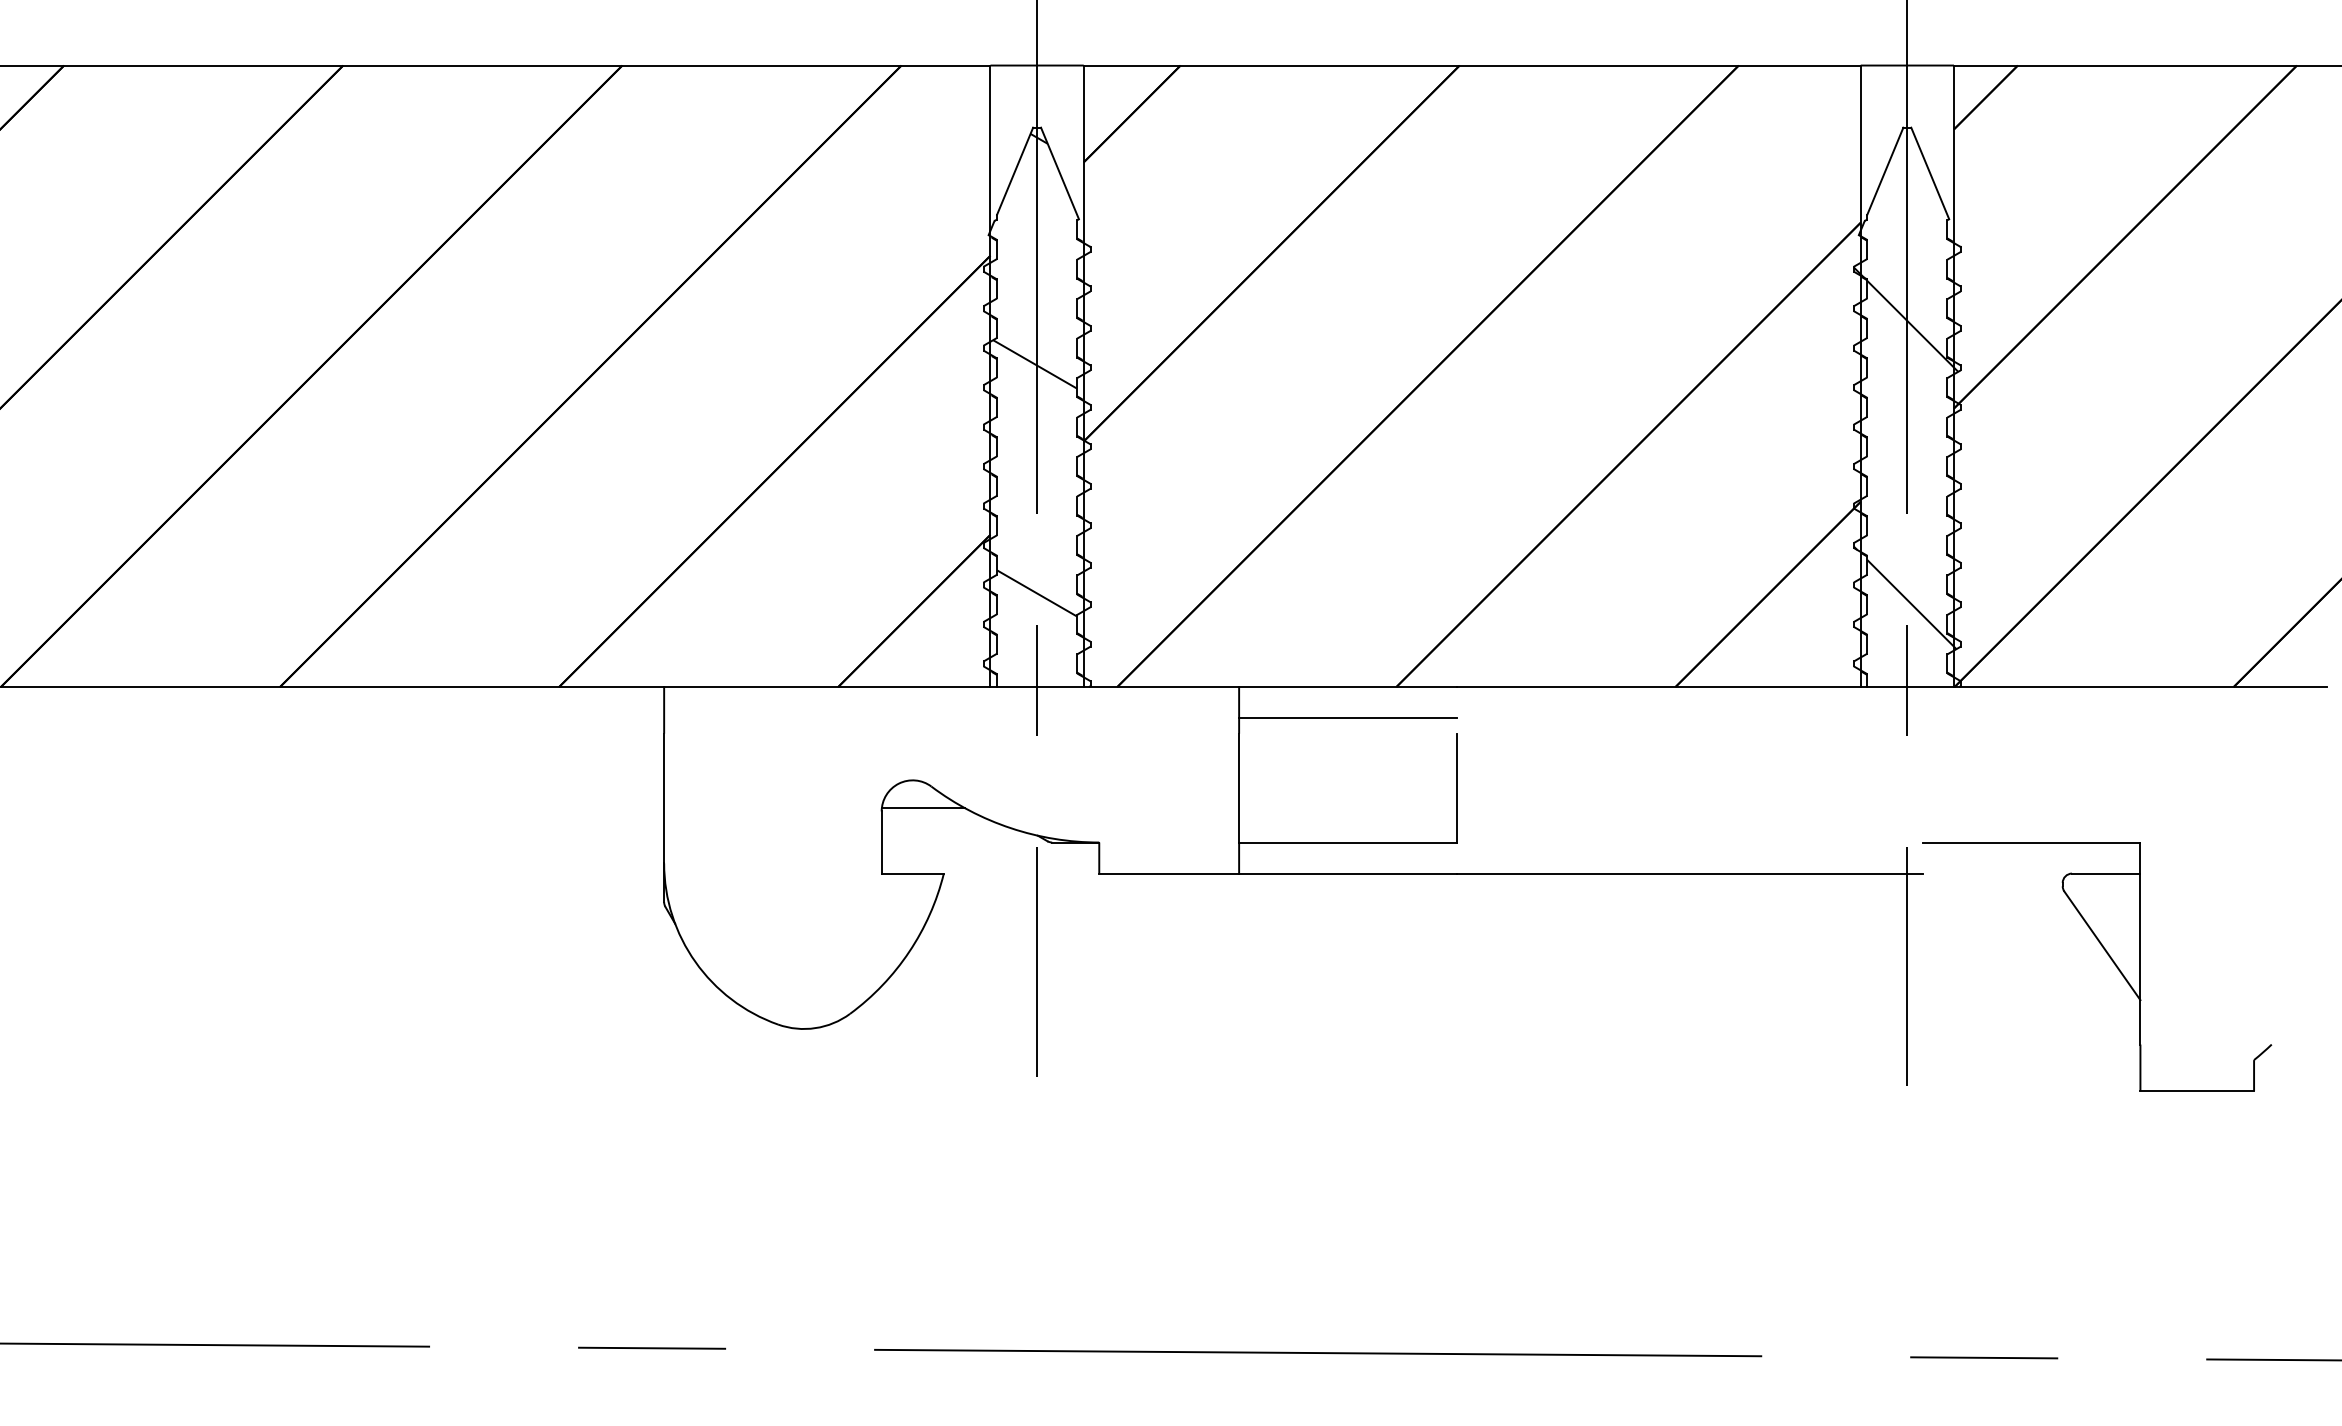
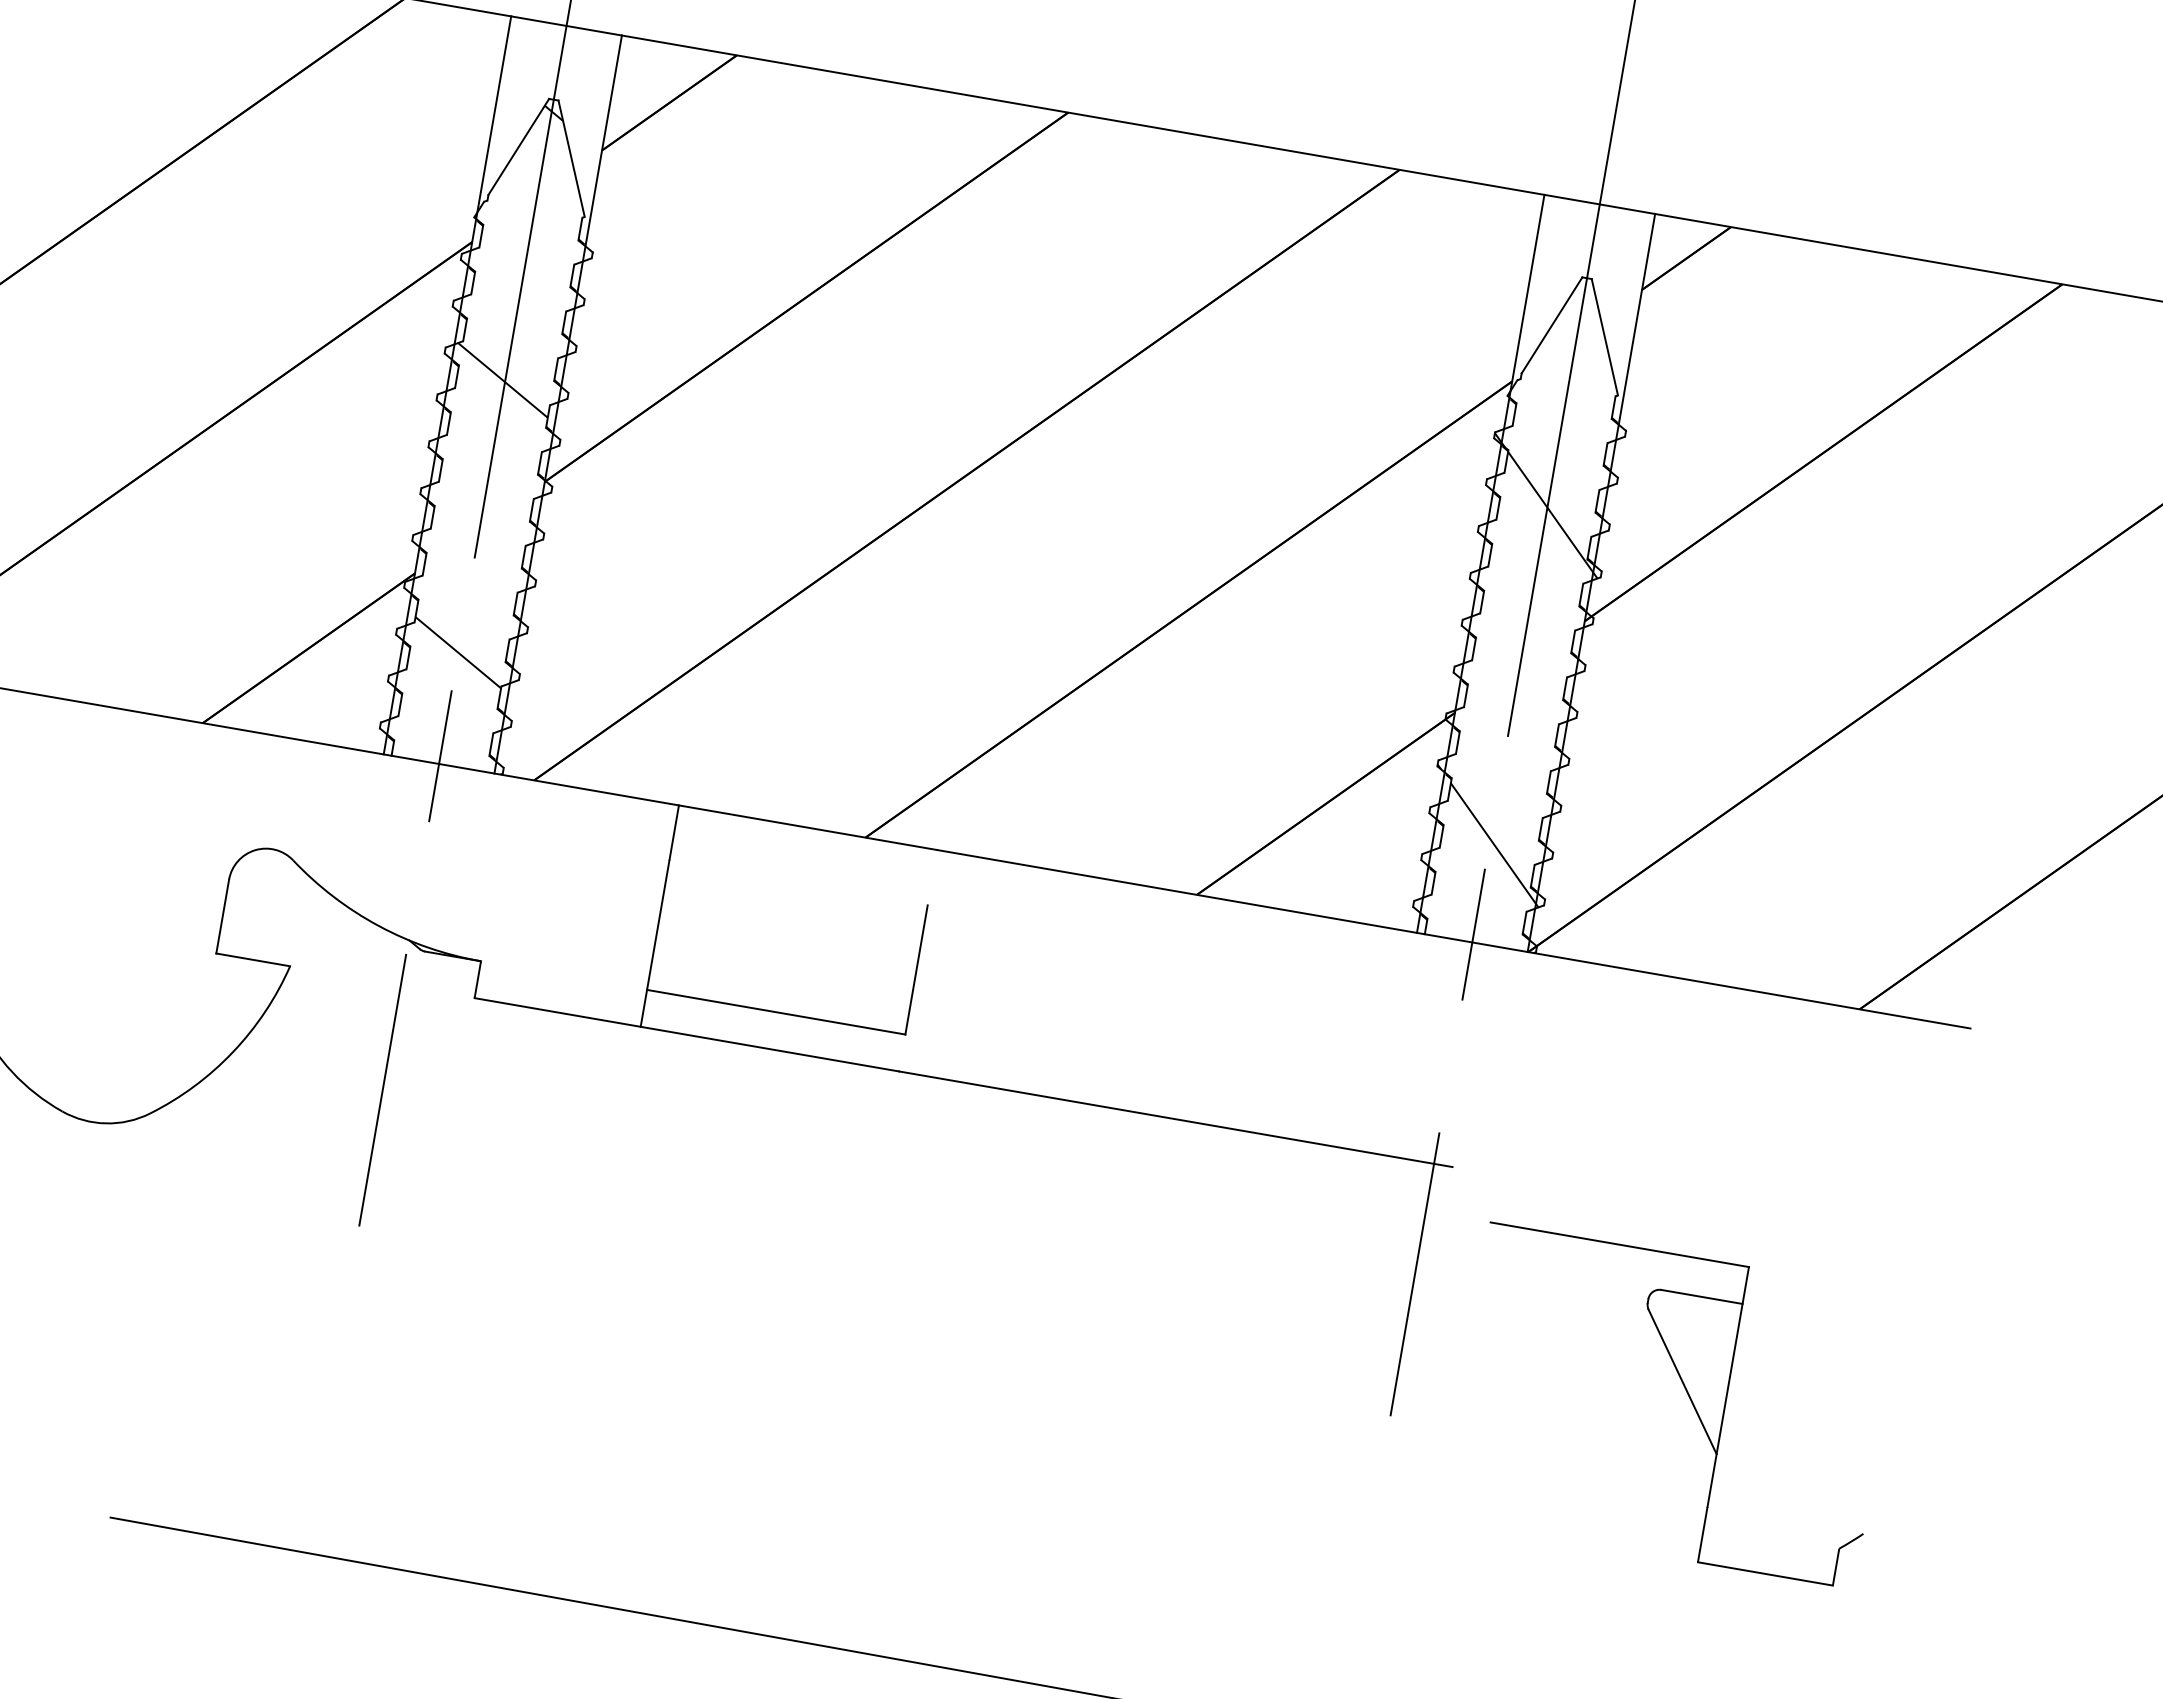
line: (1347, 718) -> (801, 864), removed
line: (923, 808) -> (279, 884), removed
part: (2110, 959) -> (1689, 1399), moved

